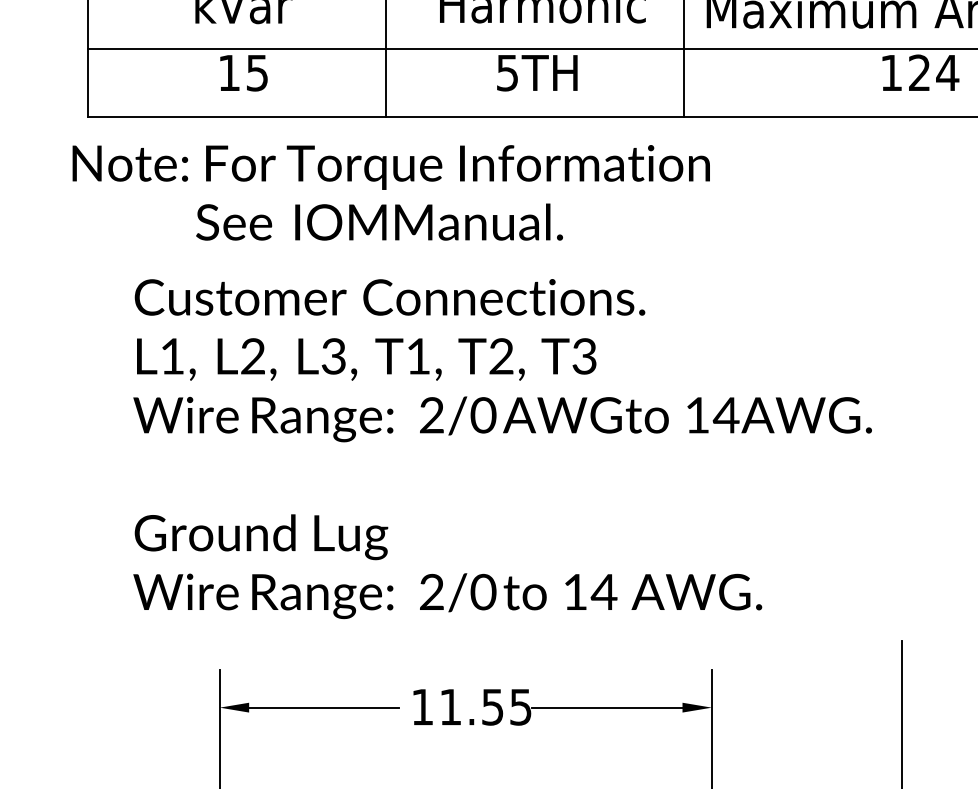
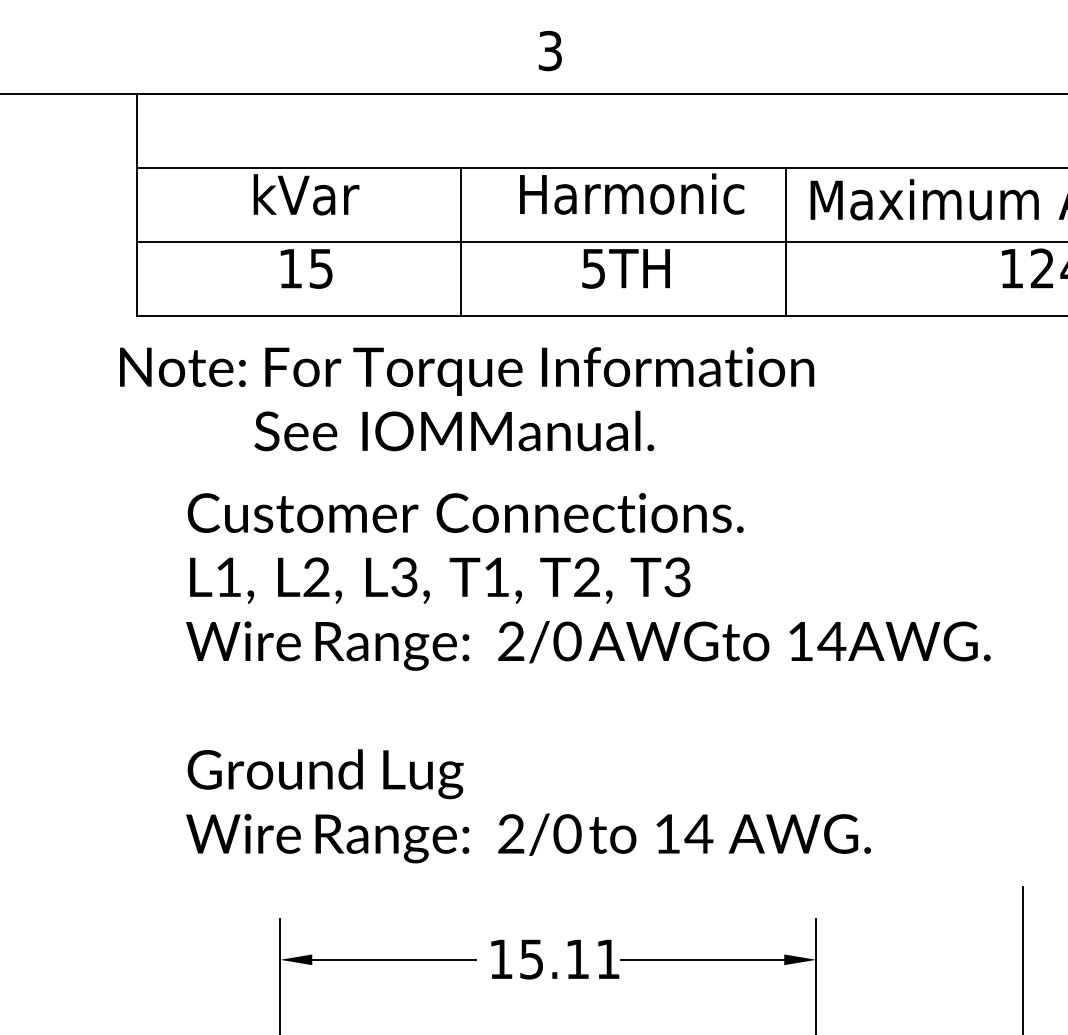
text: (485, 707) -> (569, 959), 11.55 -> 15.11

